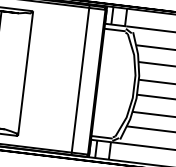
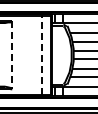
line: (26, 74) -> (12, 55), solid -> dashed
line: (80, 80) -> (42, 55), solid -> dashed

